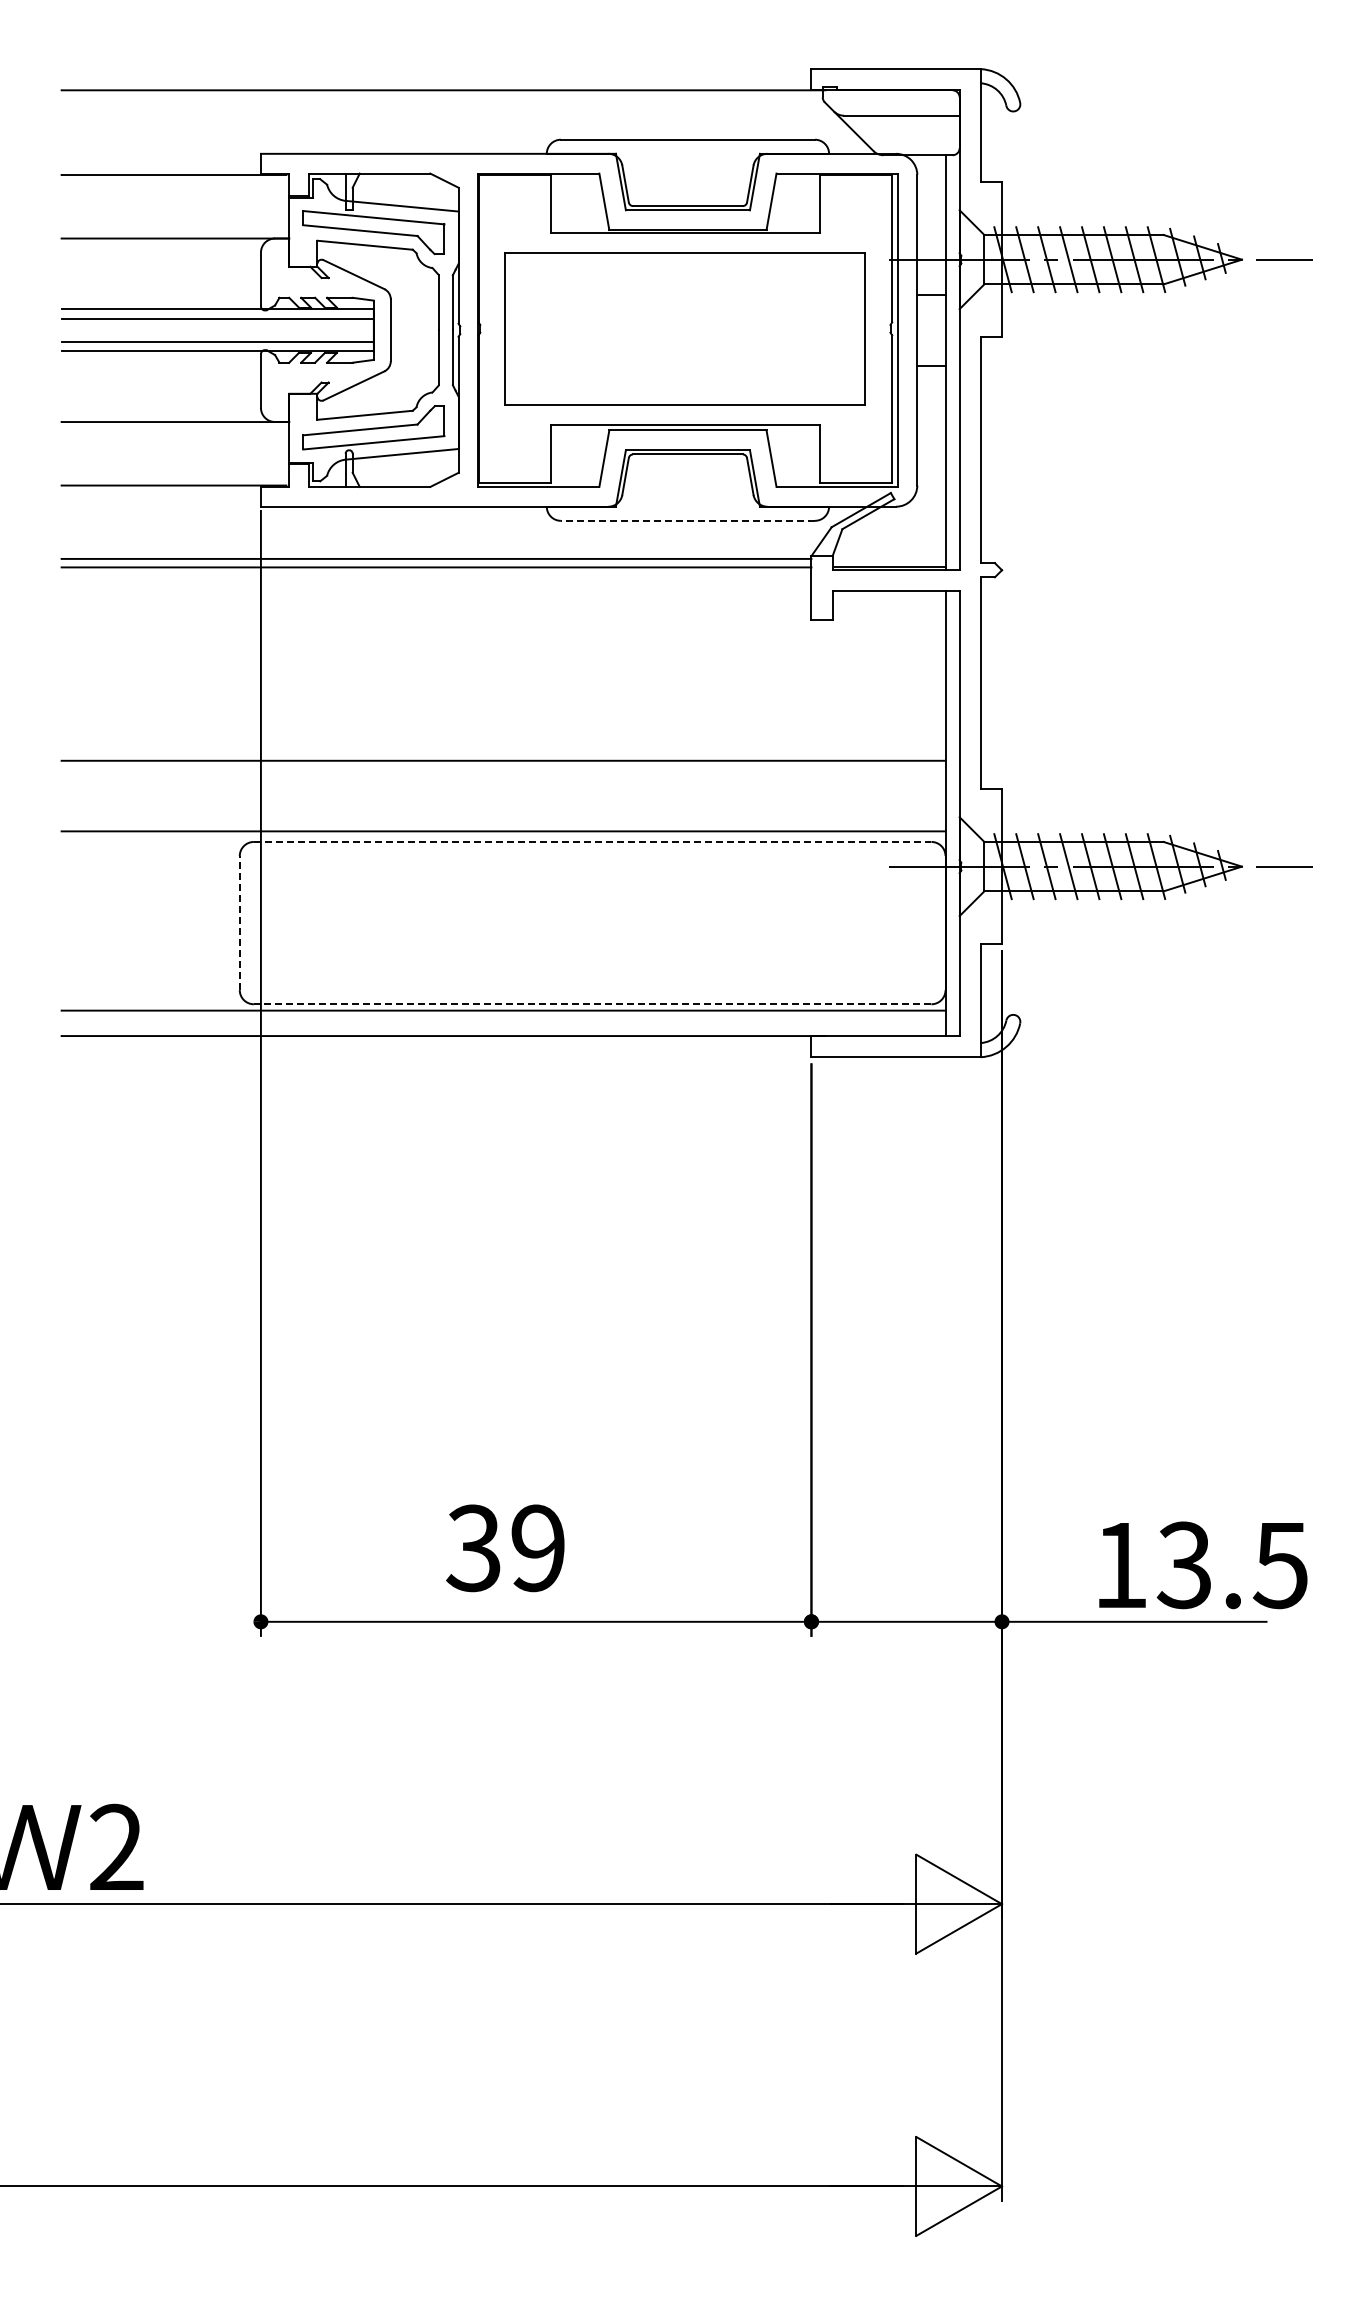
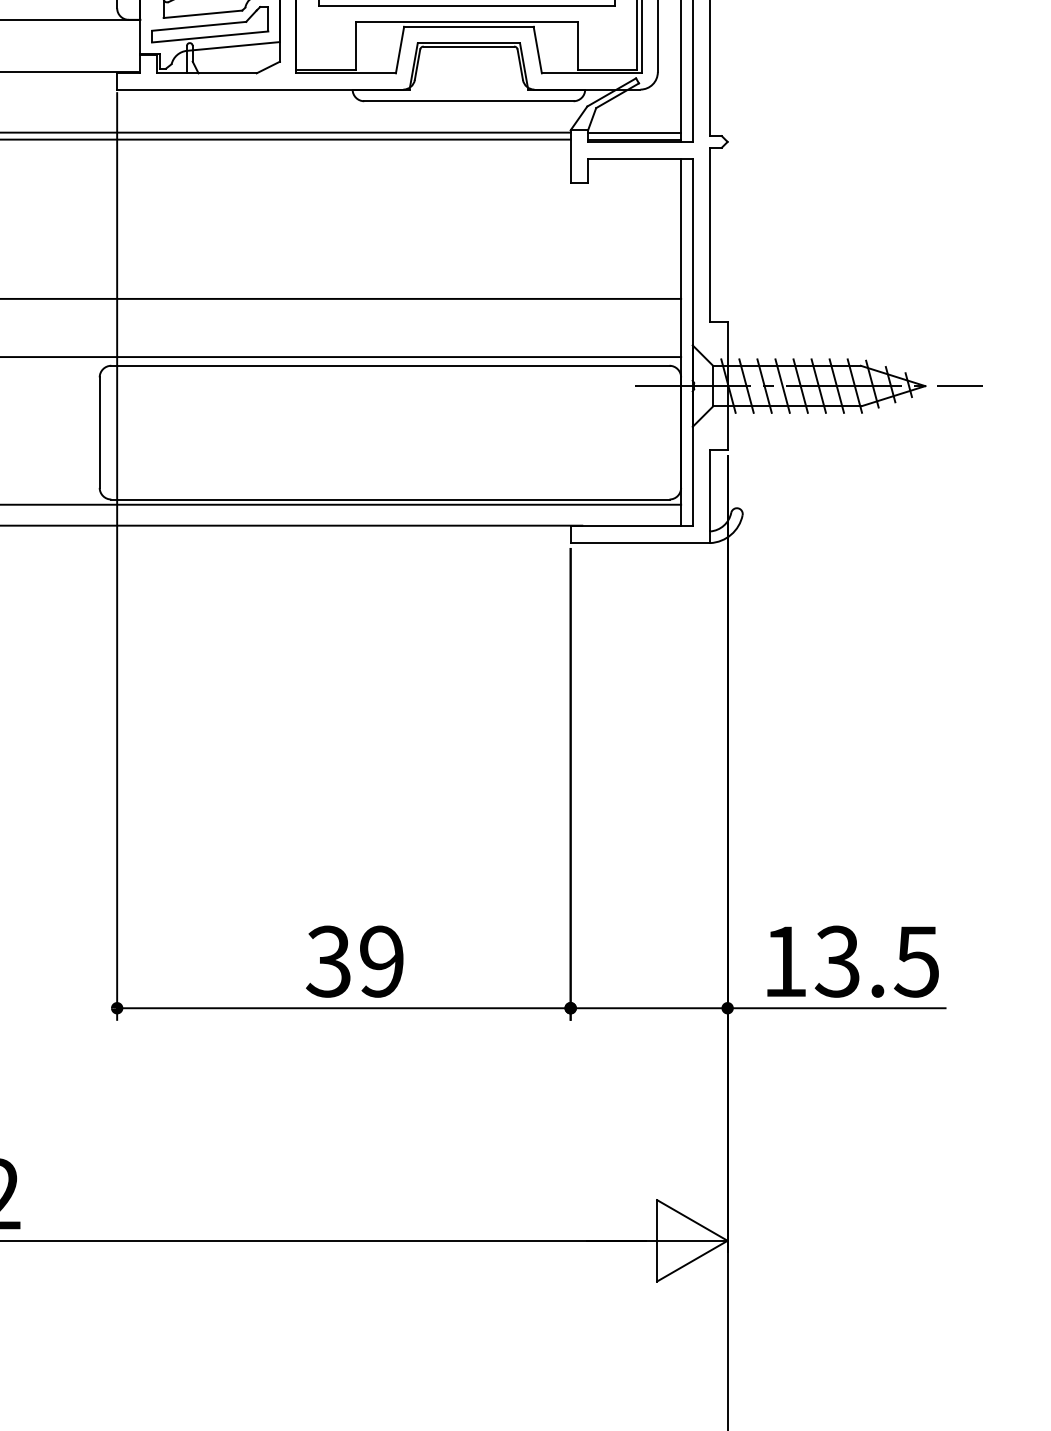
line: (687, 520) -> (468, 100), dashed -> solid
line: (888, 558) -> (634, 132), added
line: (592, 841) -> (390, 365), dashed -> solid
line: (239, 922) -> (99, 432), dashed -> solid
line: (592, 1004) -> (390, 499), dashed -> solid
text: (505, 1548) -> (354, 961), moved
text: (1203, 1565) -> (853, 961), moved

